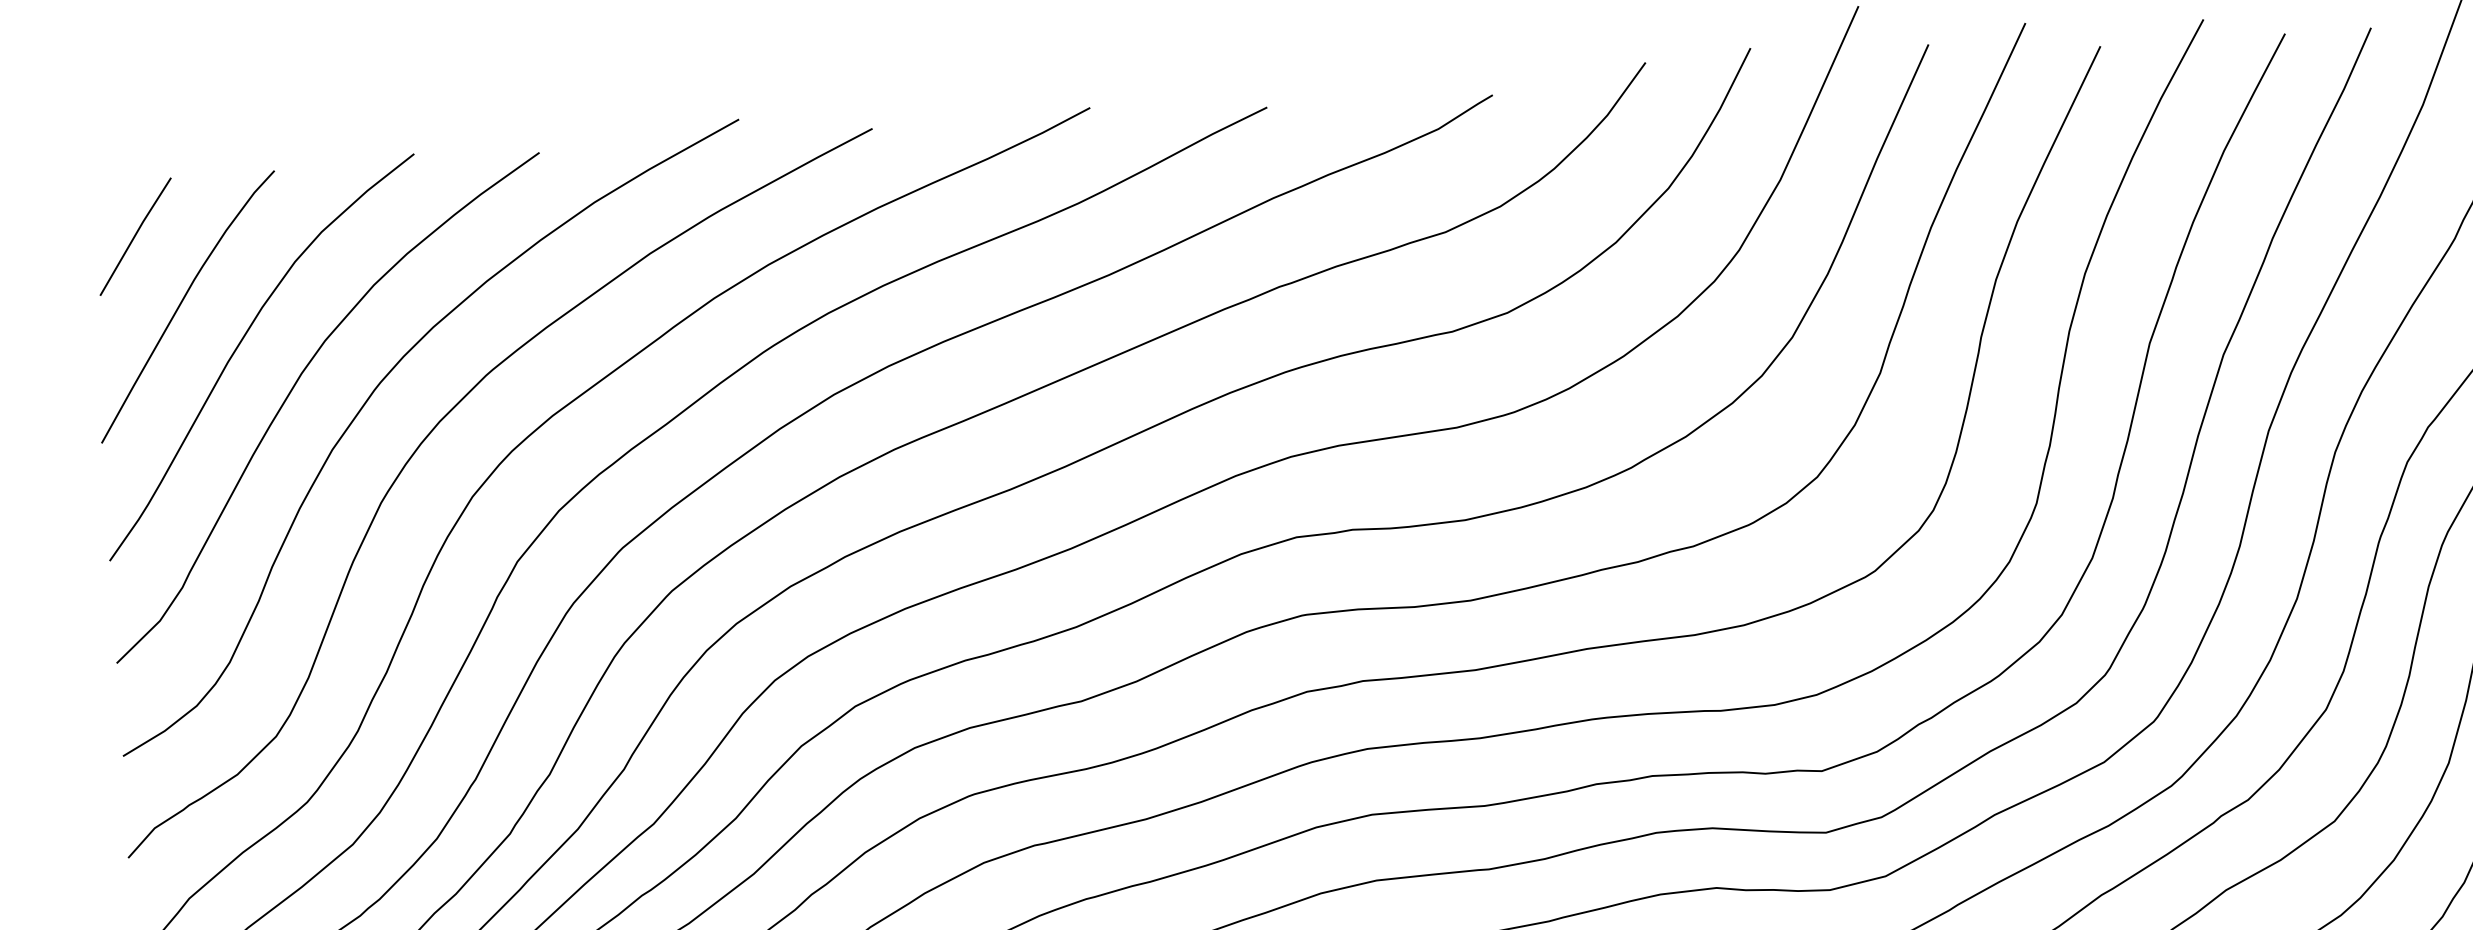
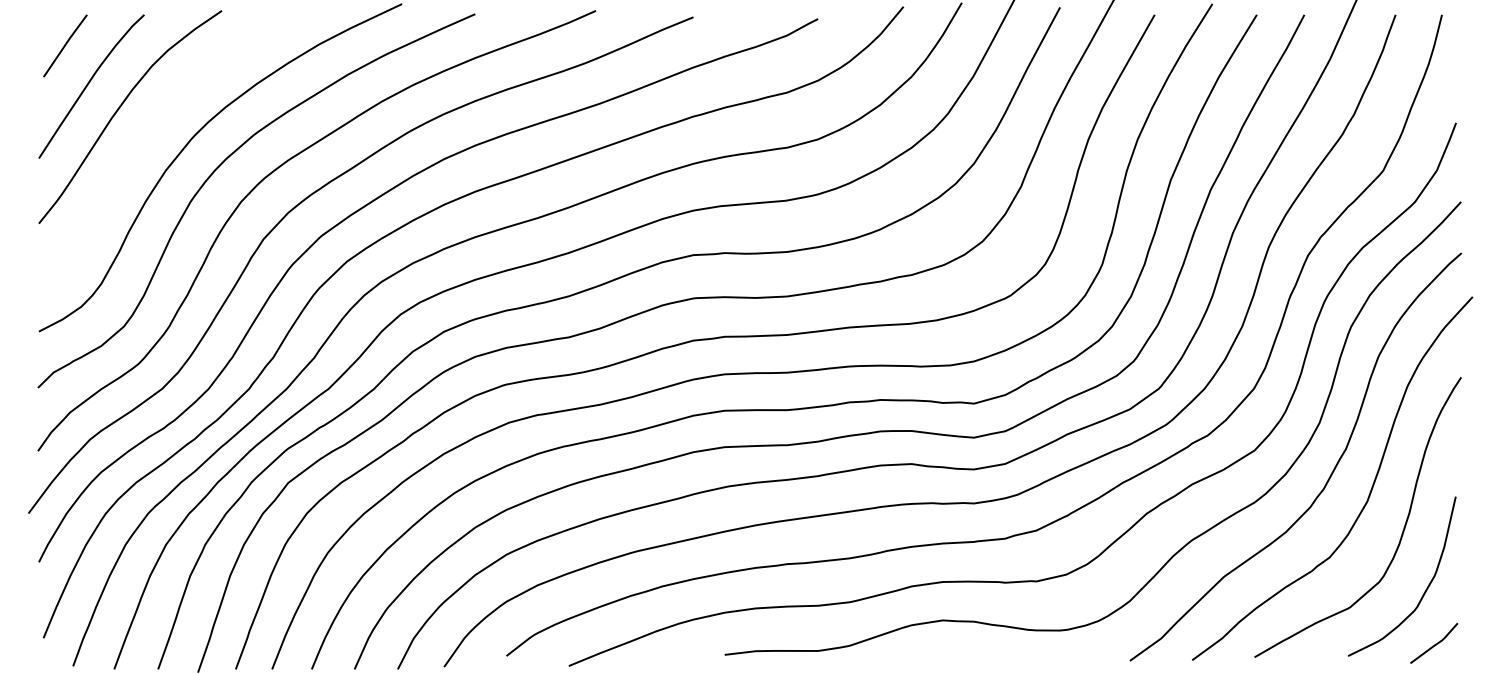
curve: (295, 388) -> (147, 135), removed

